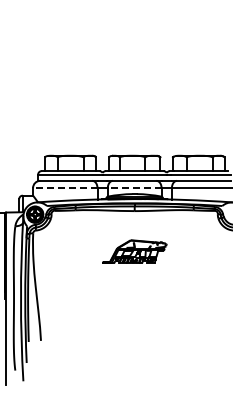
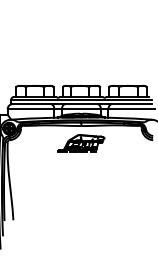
line: (64, 188) -> (30, 109), dashed -> solid
line: (134, 188) -> (81, 109), dashed -> solid
part: (134, 251) -> (81, 143), moved

